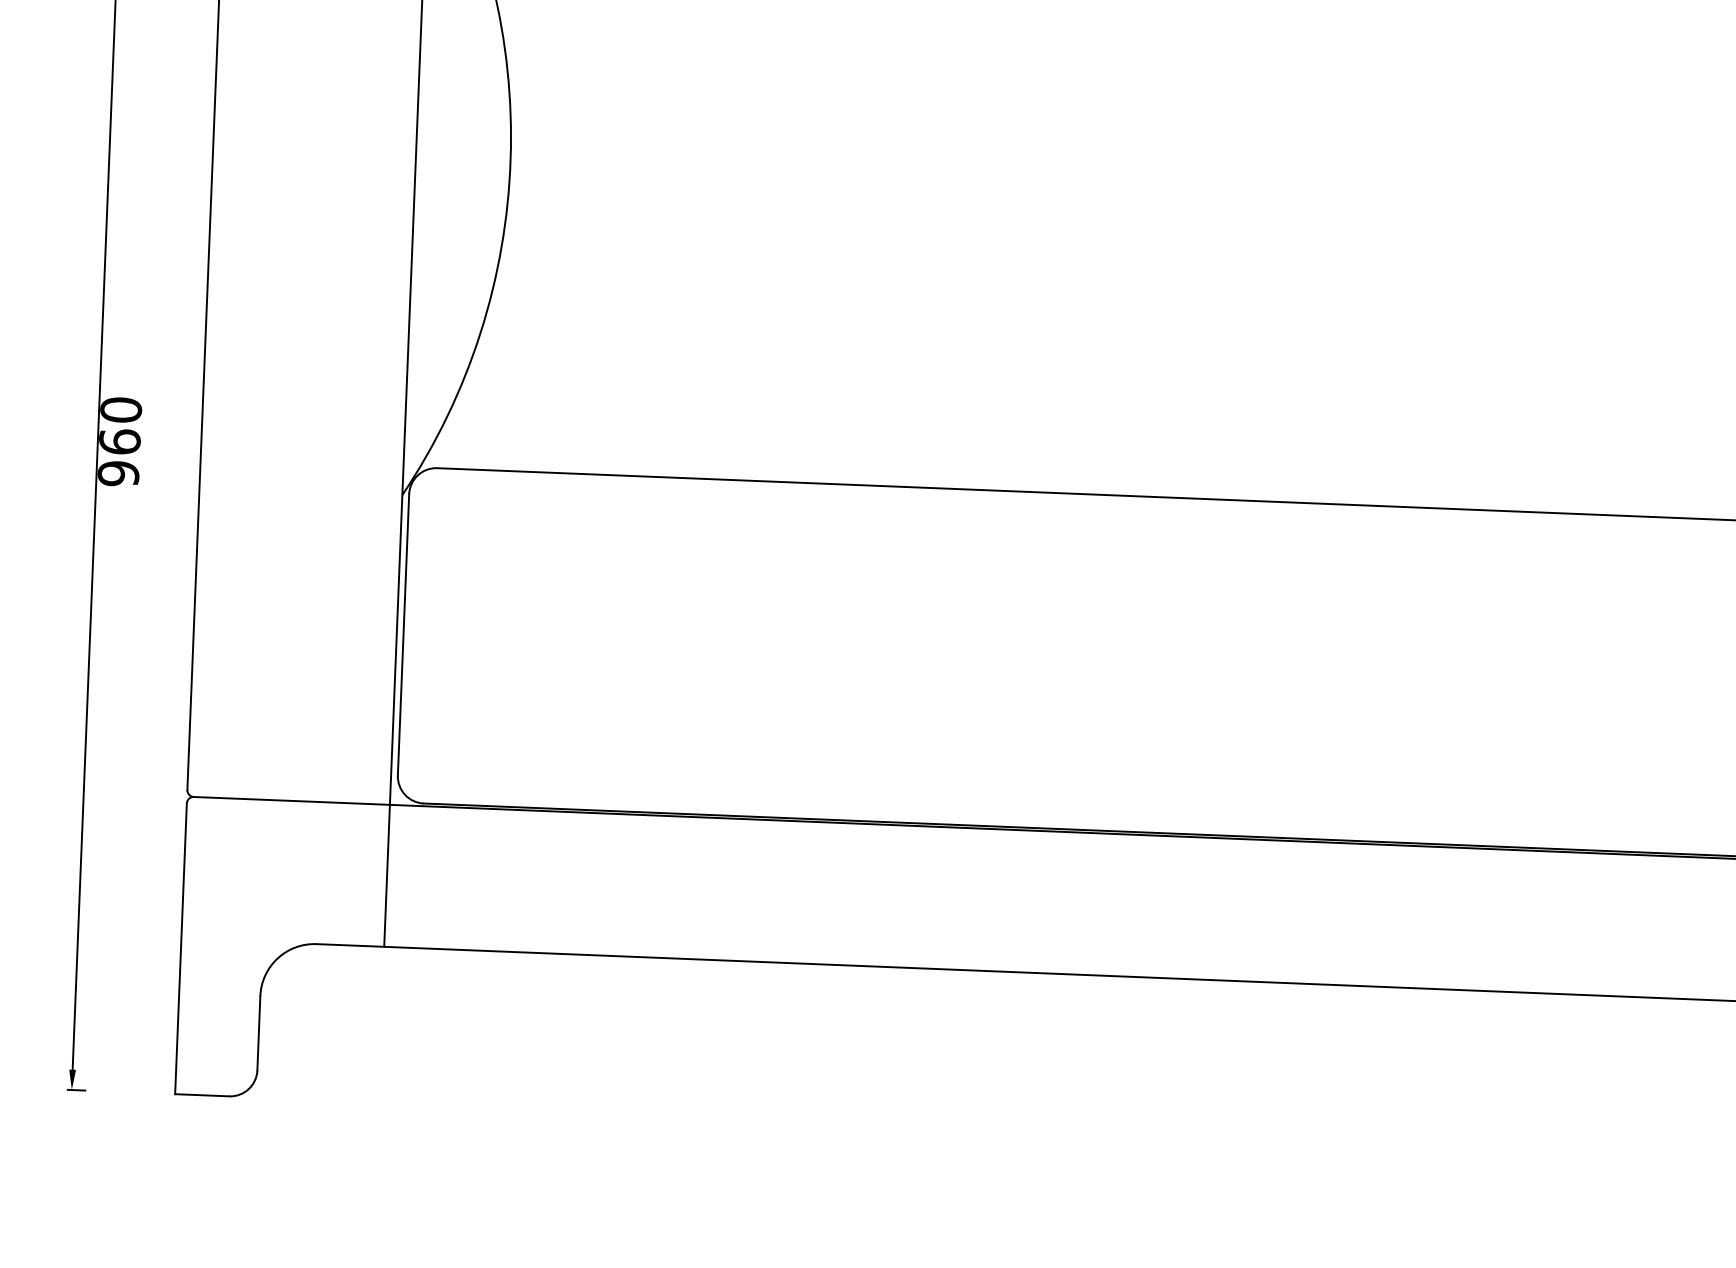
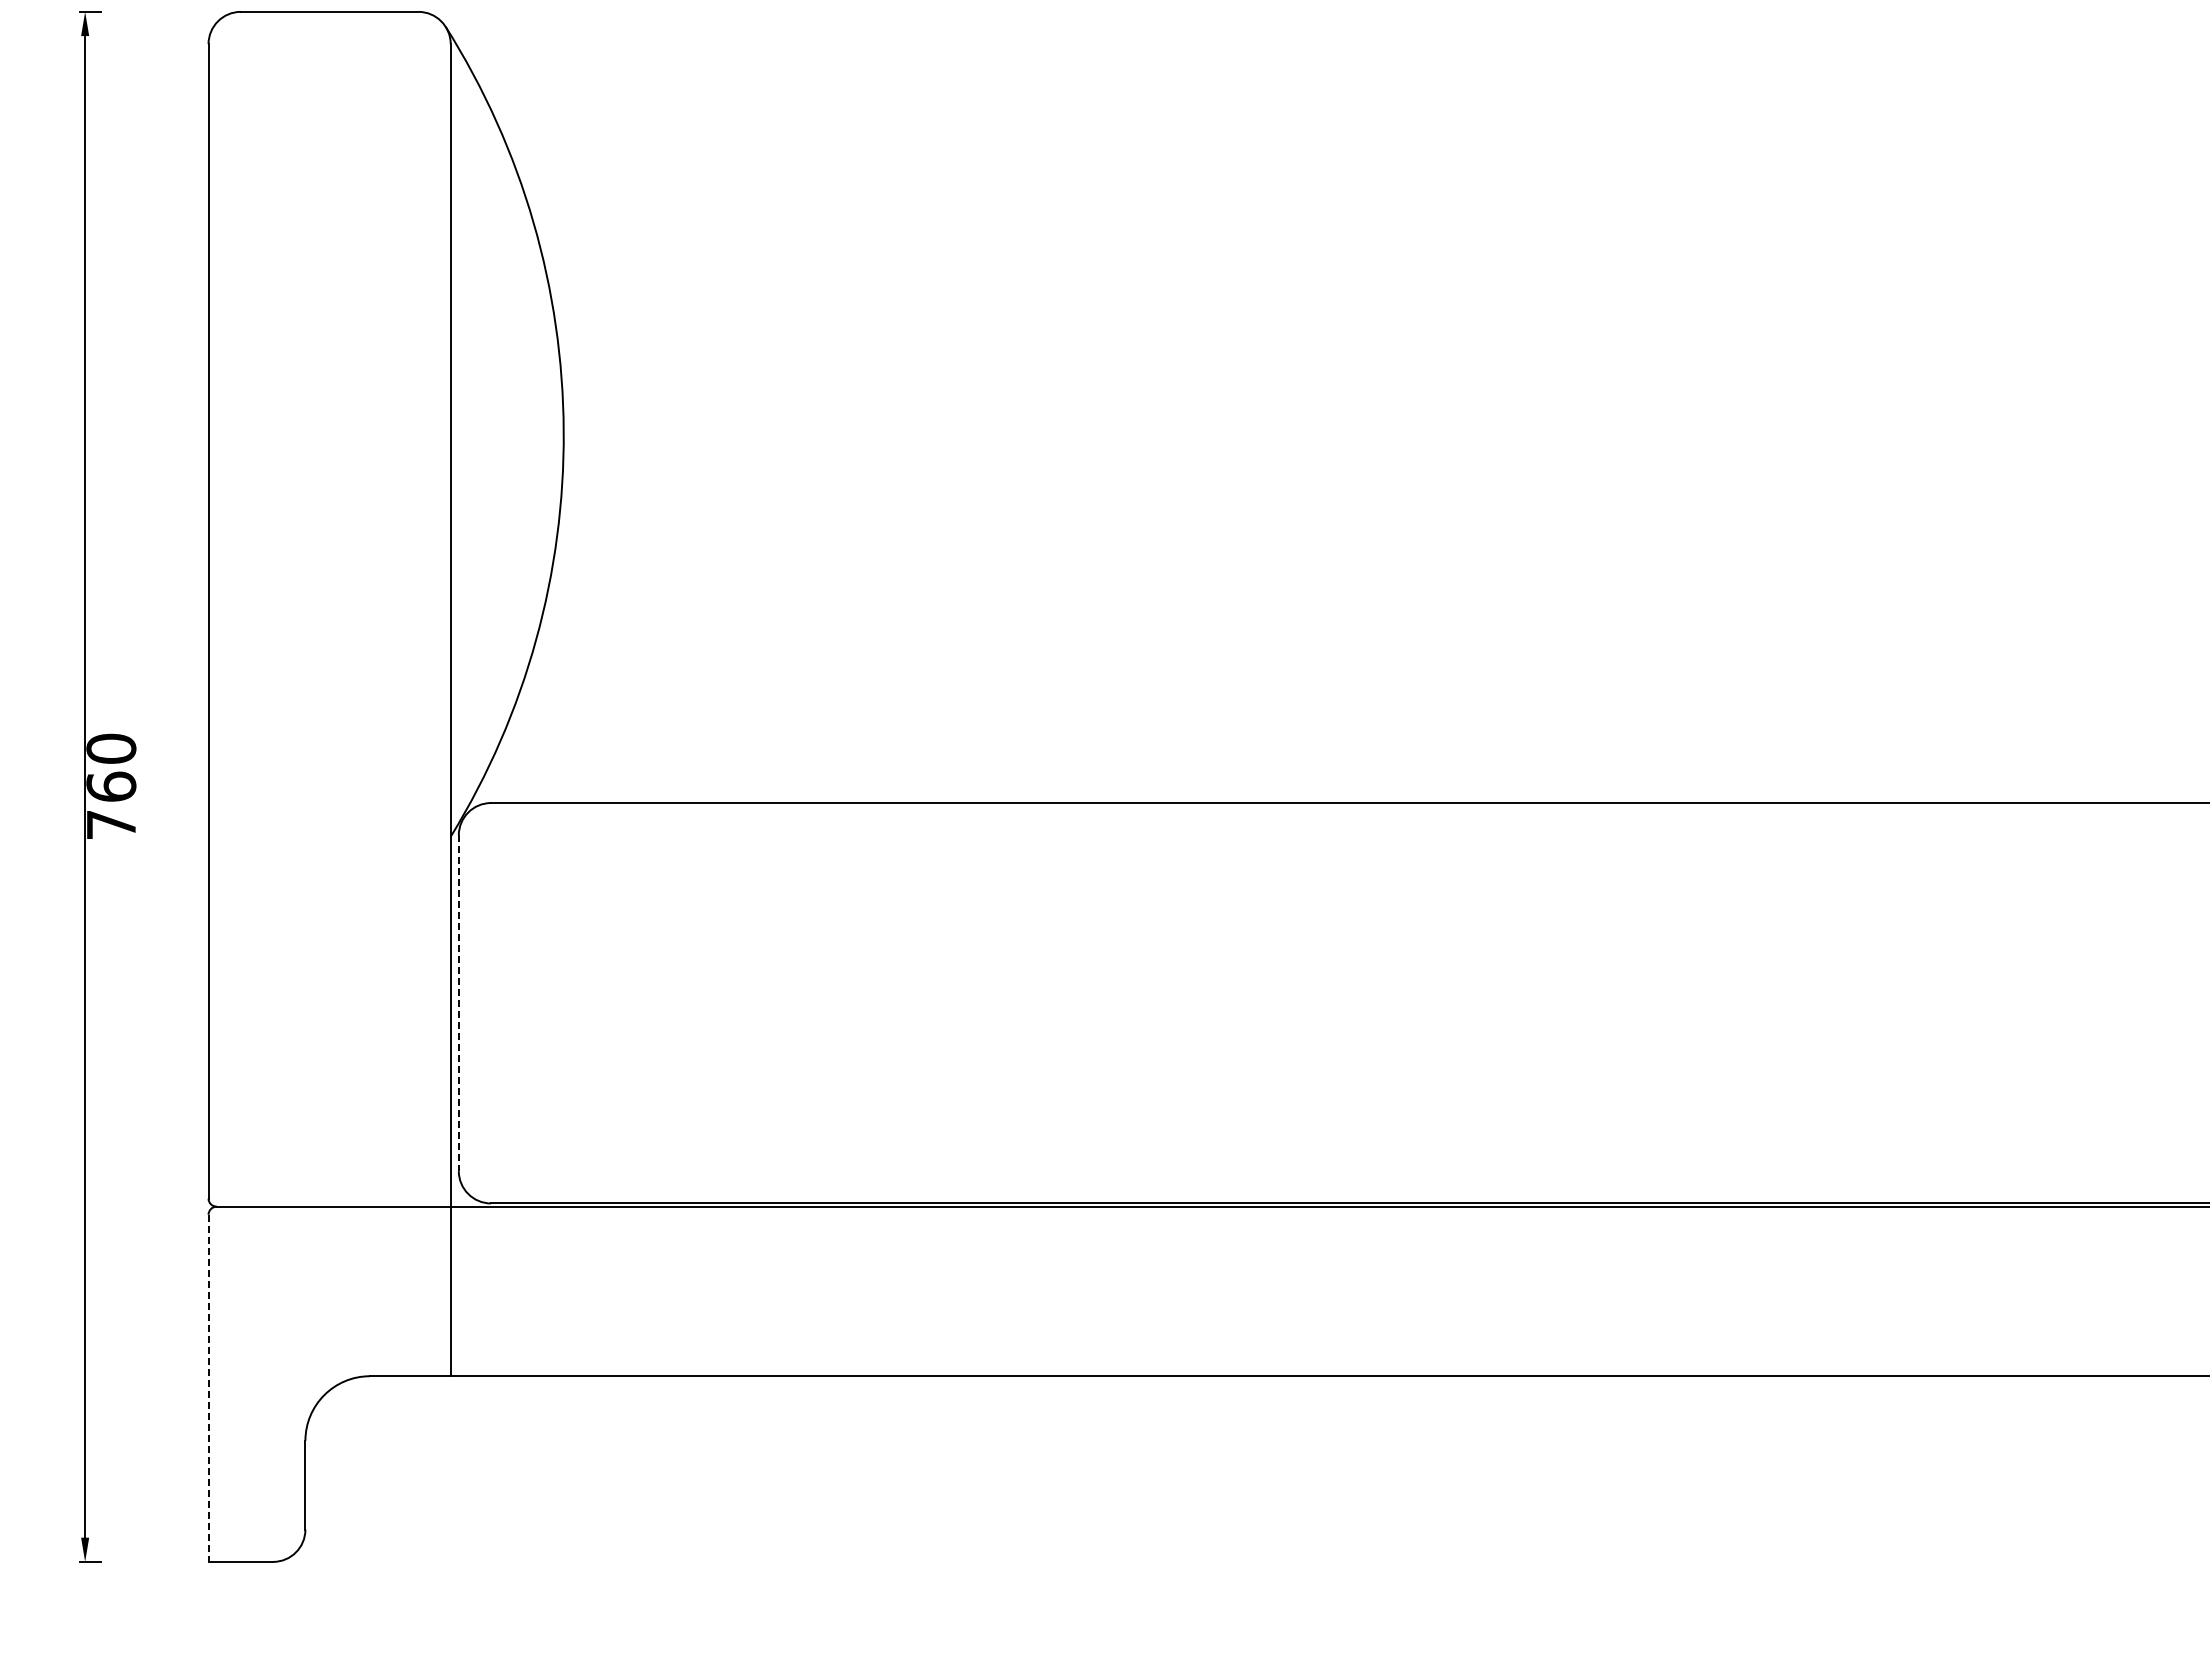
text: (118, 474) -> (111, 825), 960 -> 760
line: (403, 634) -> (458, 1003), solid -> dashed
line: (180, 948) -> (208, 1388), solid -> dashed

